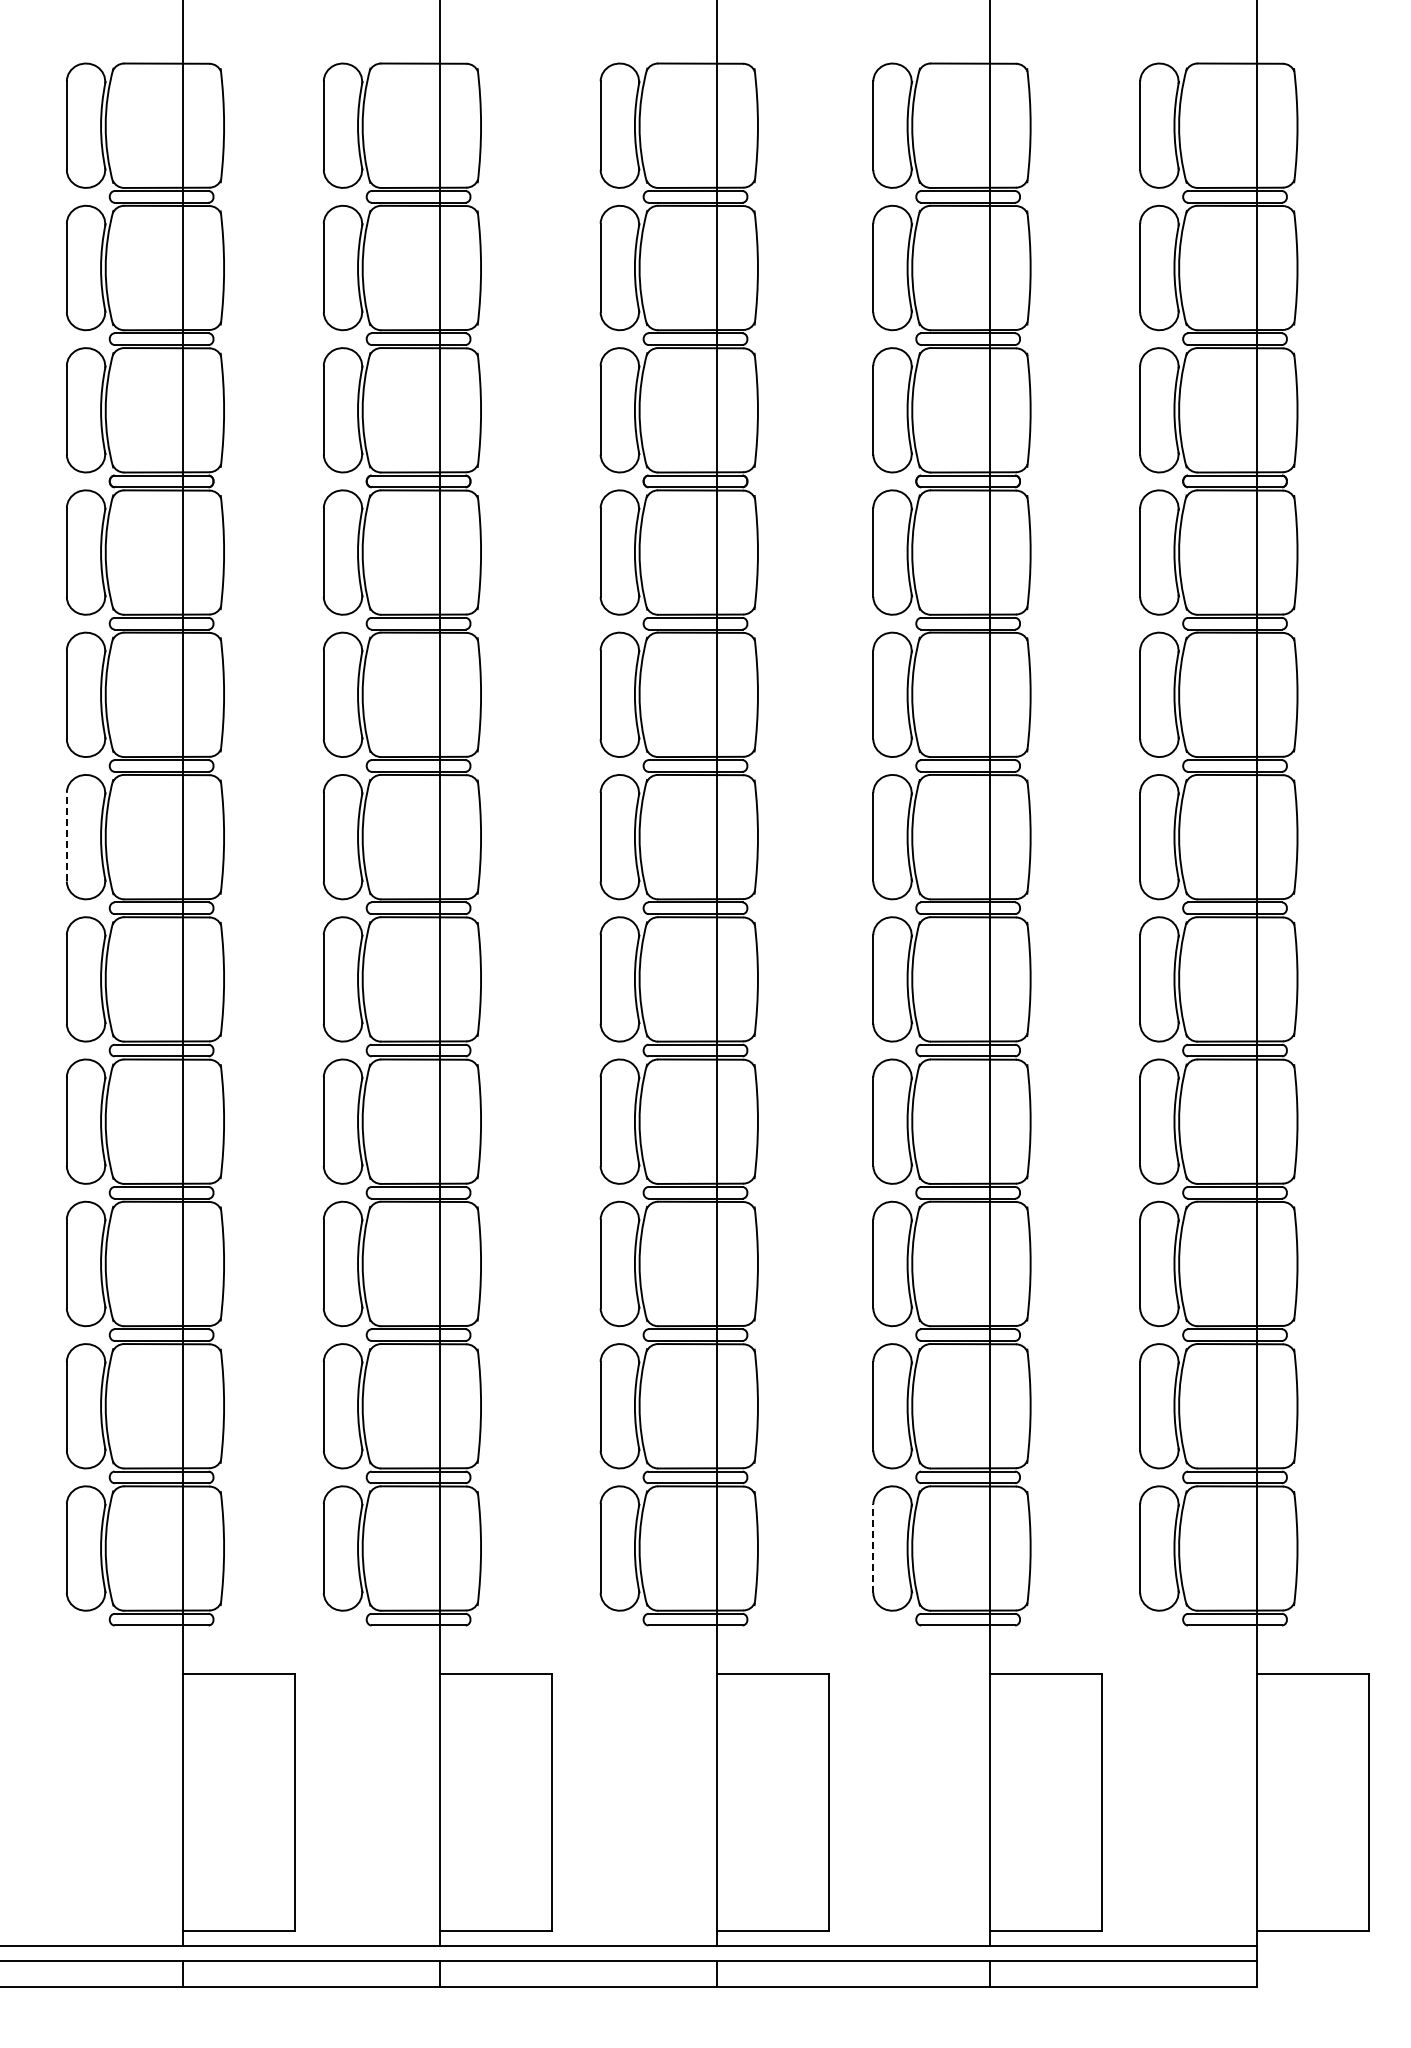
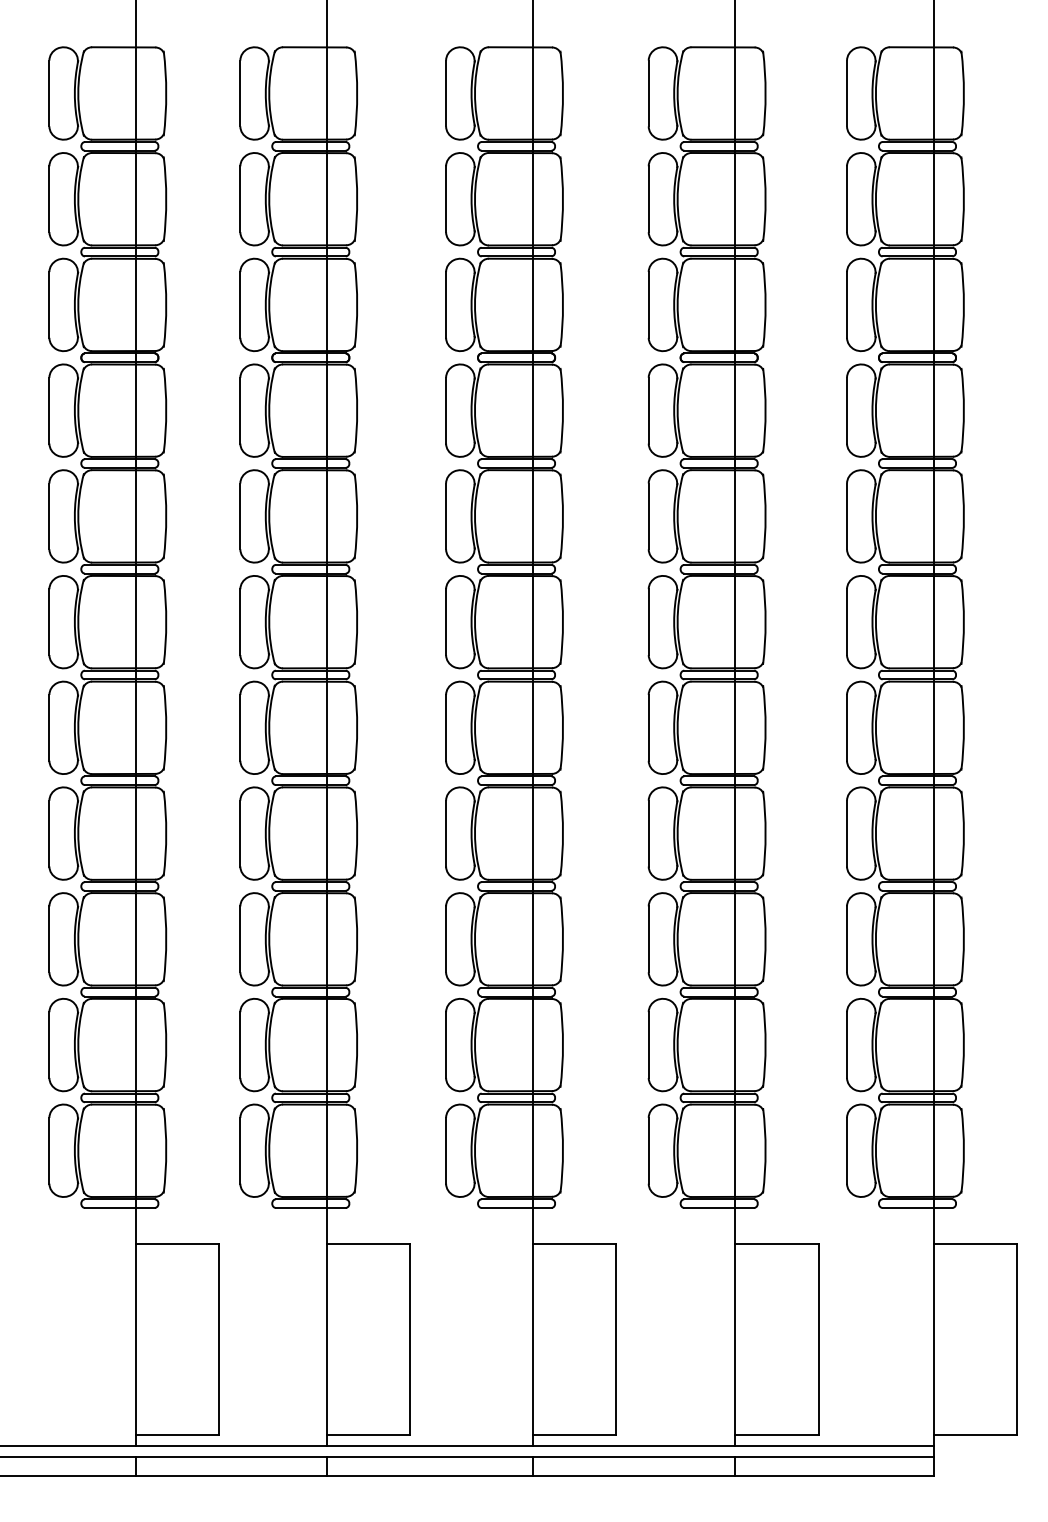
line: (66, 836) -> (49, 621), dashed -> solid
line: (873, 1548) -> (648, 1150), dashed -> solid

